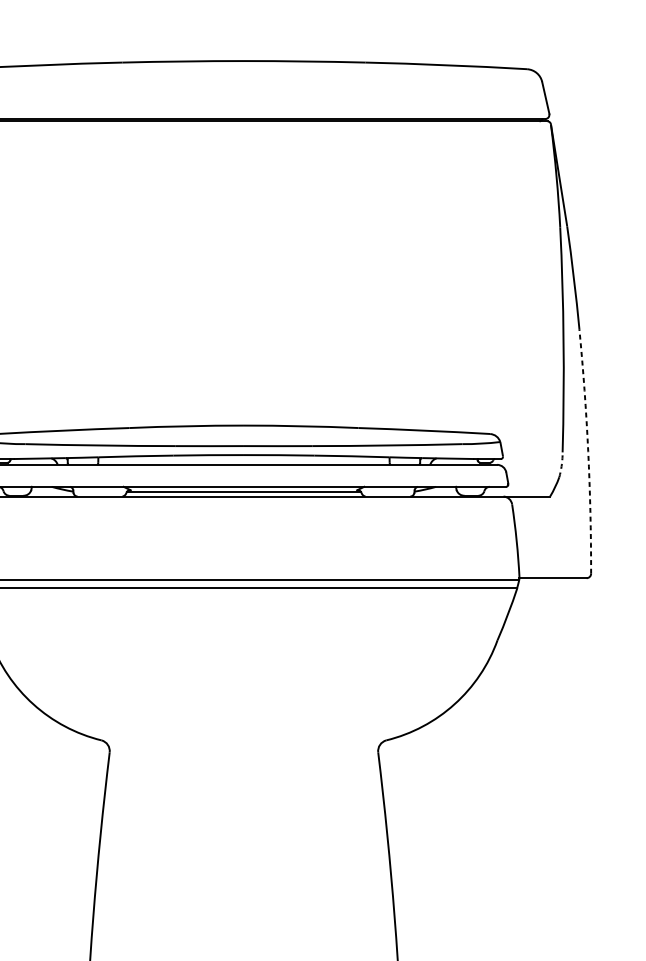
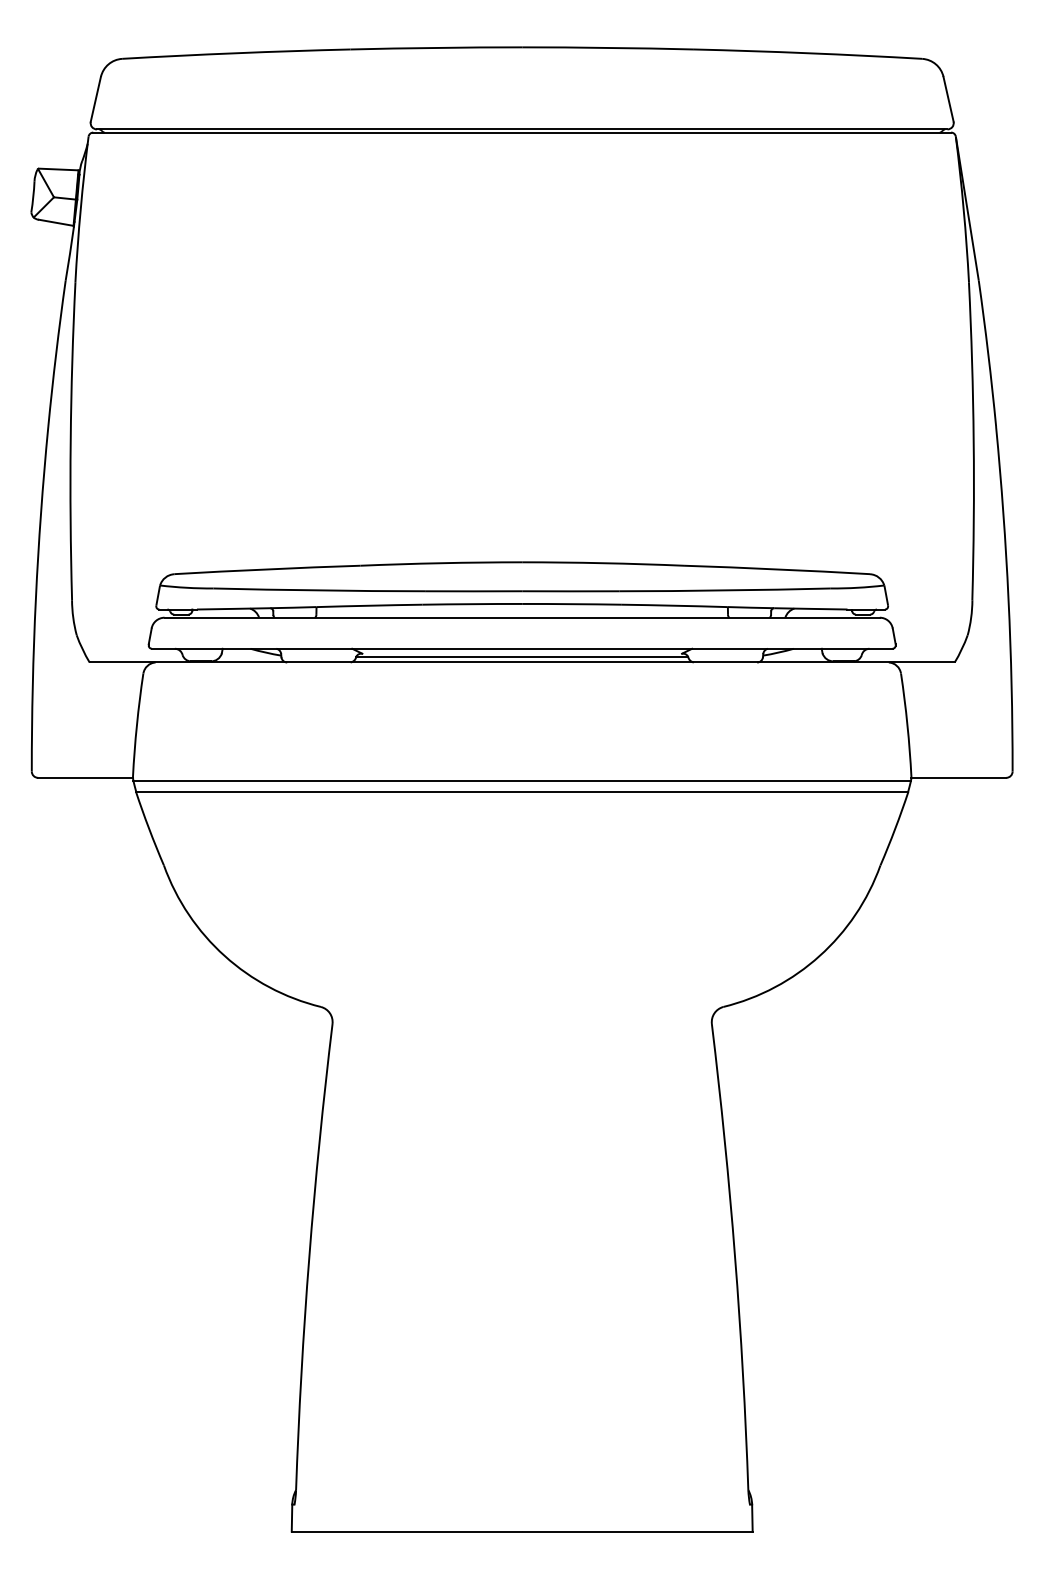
arc: (588, 451) -> (1008, 599), dashed -> solid
arc: (562, 464) -> (971, 617), dashed -> solid

